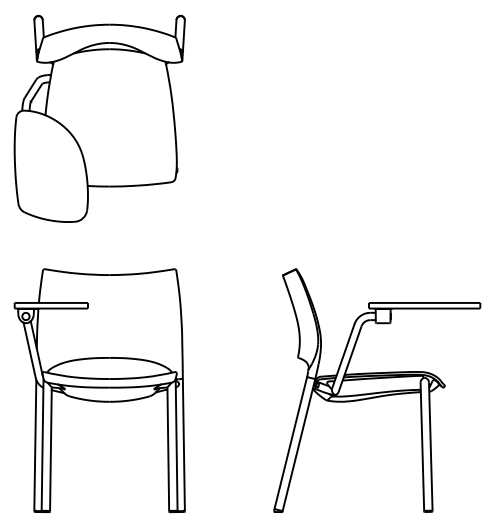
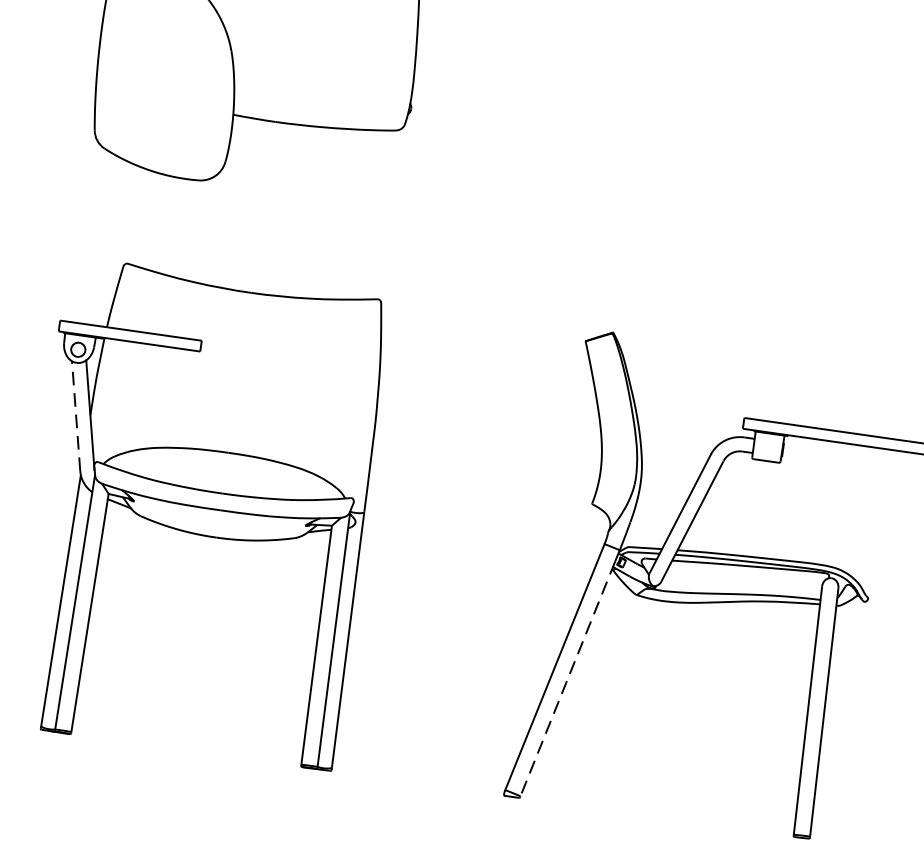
line: (29, 349) -> (76, 414), solid -> dashed
line: (298, 448) -> (568, 679), solid -> dashed

